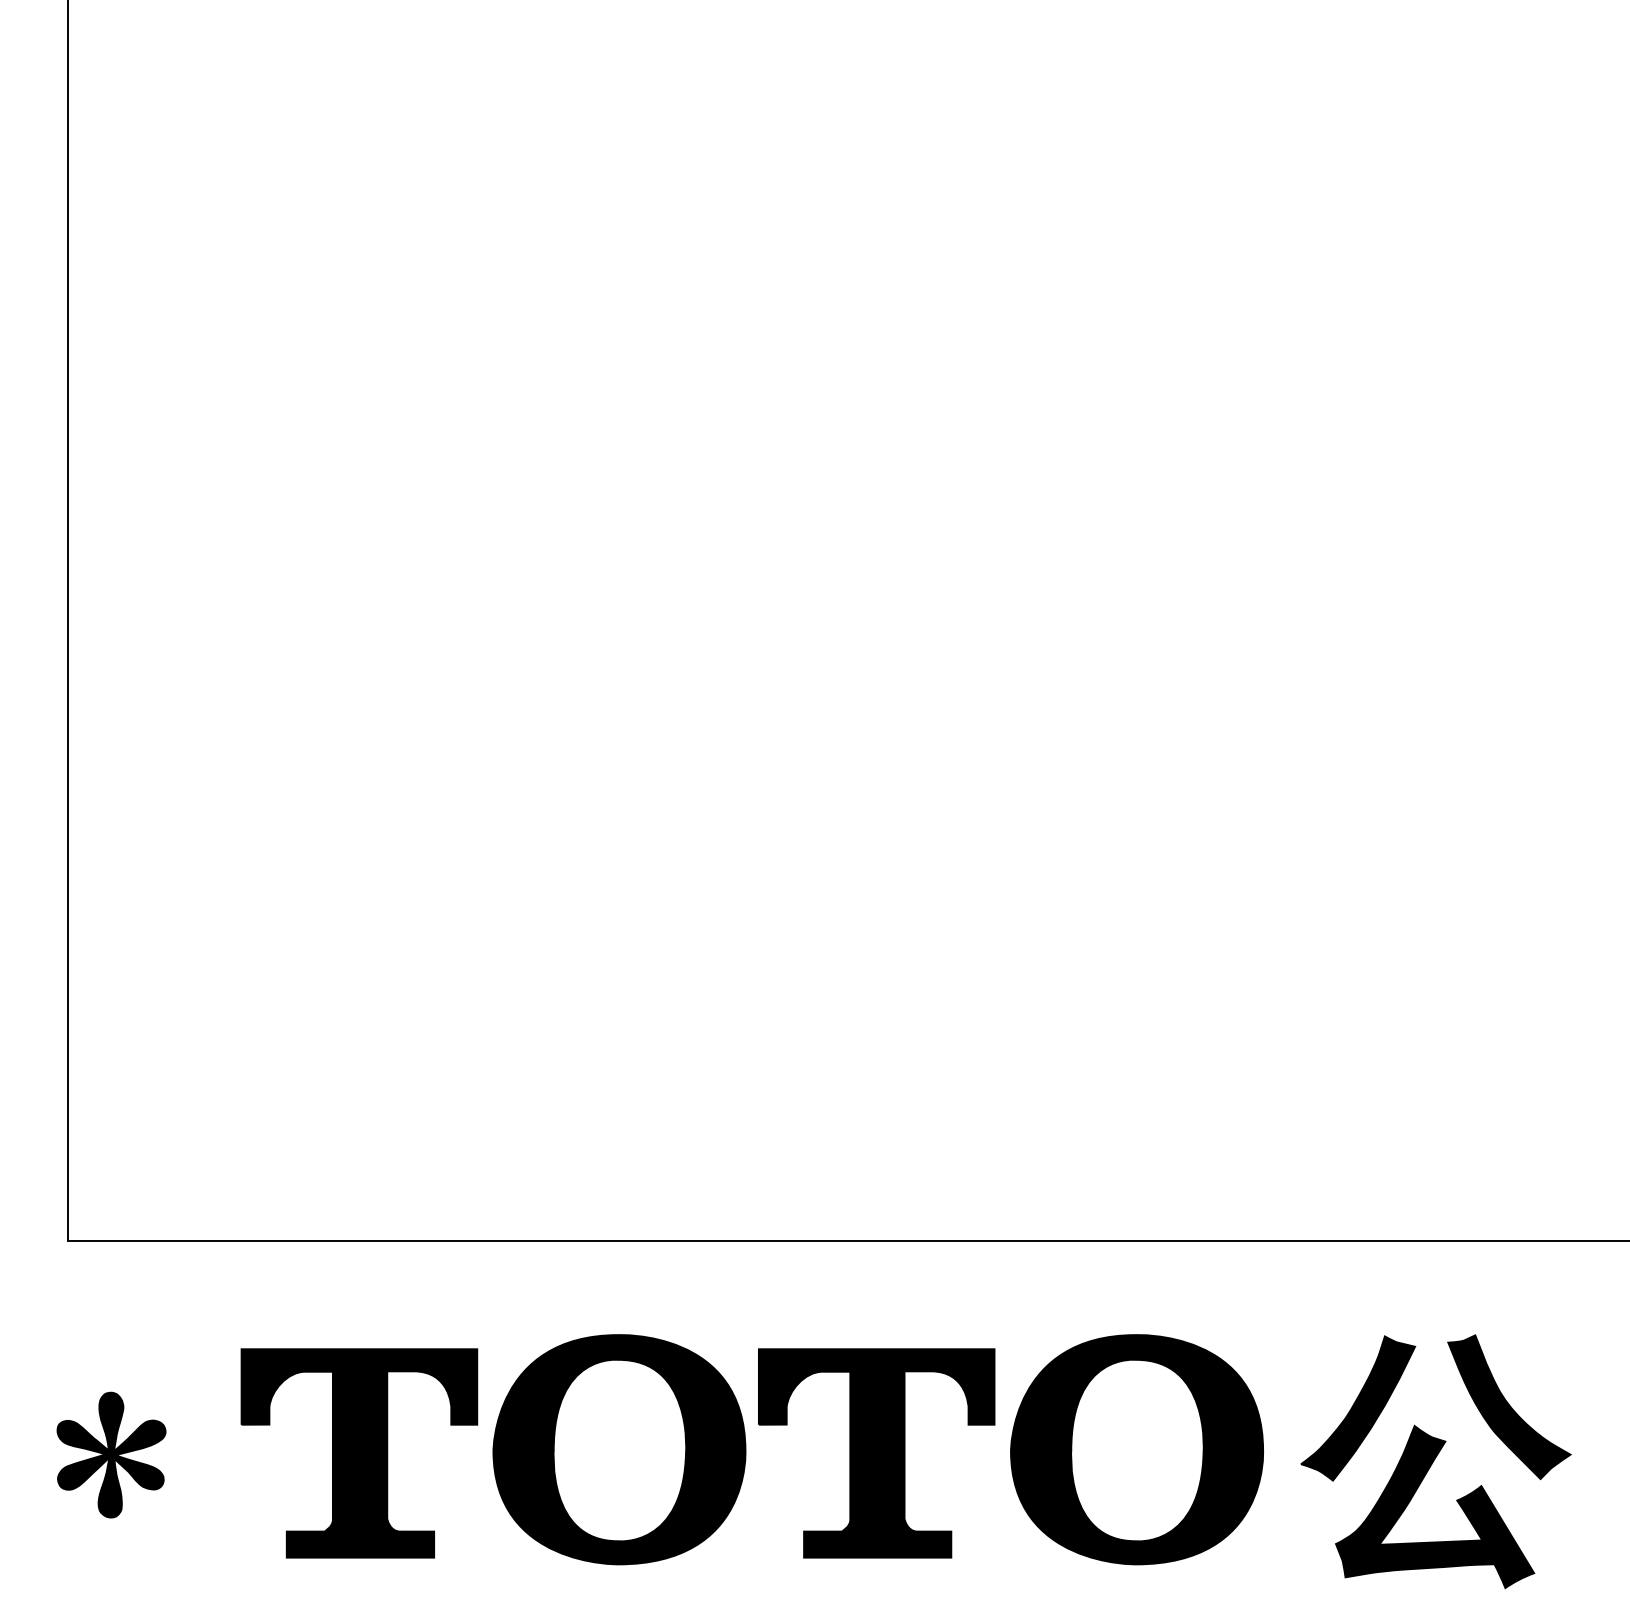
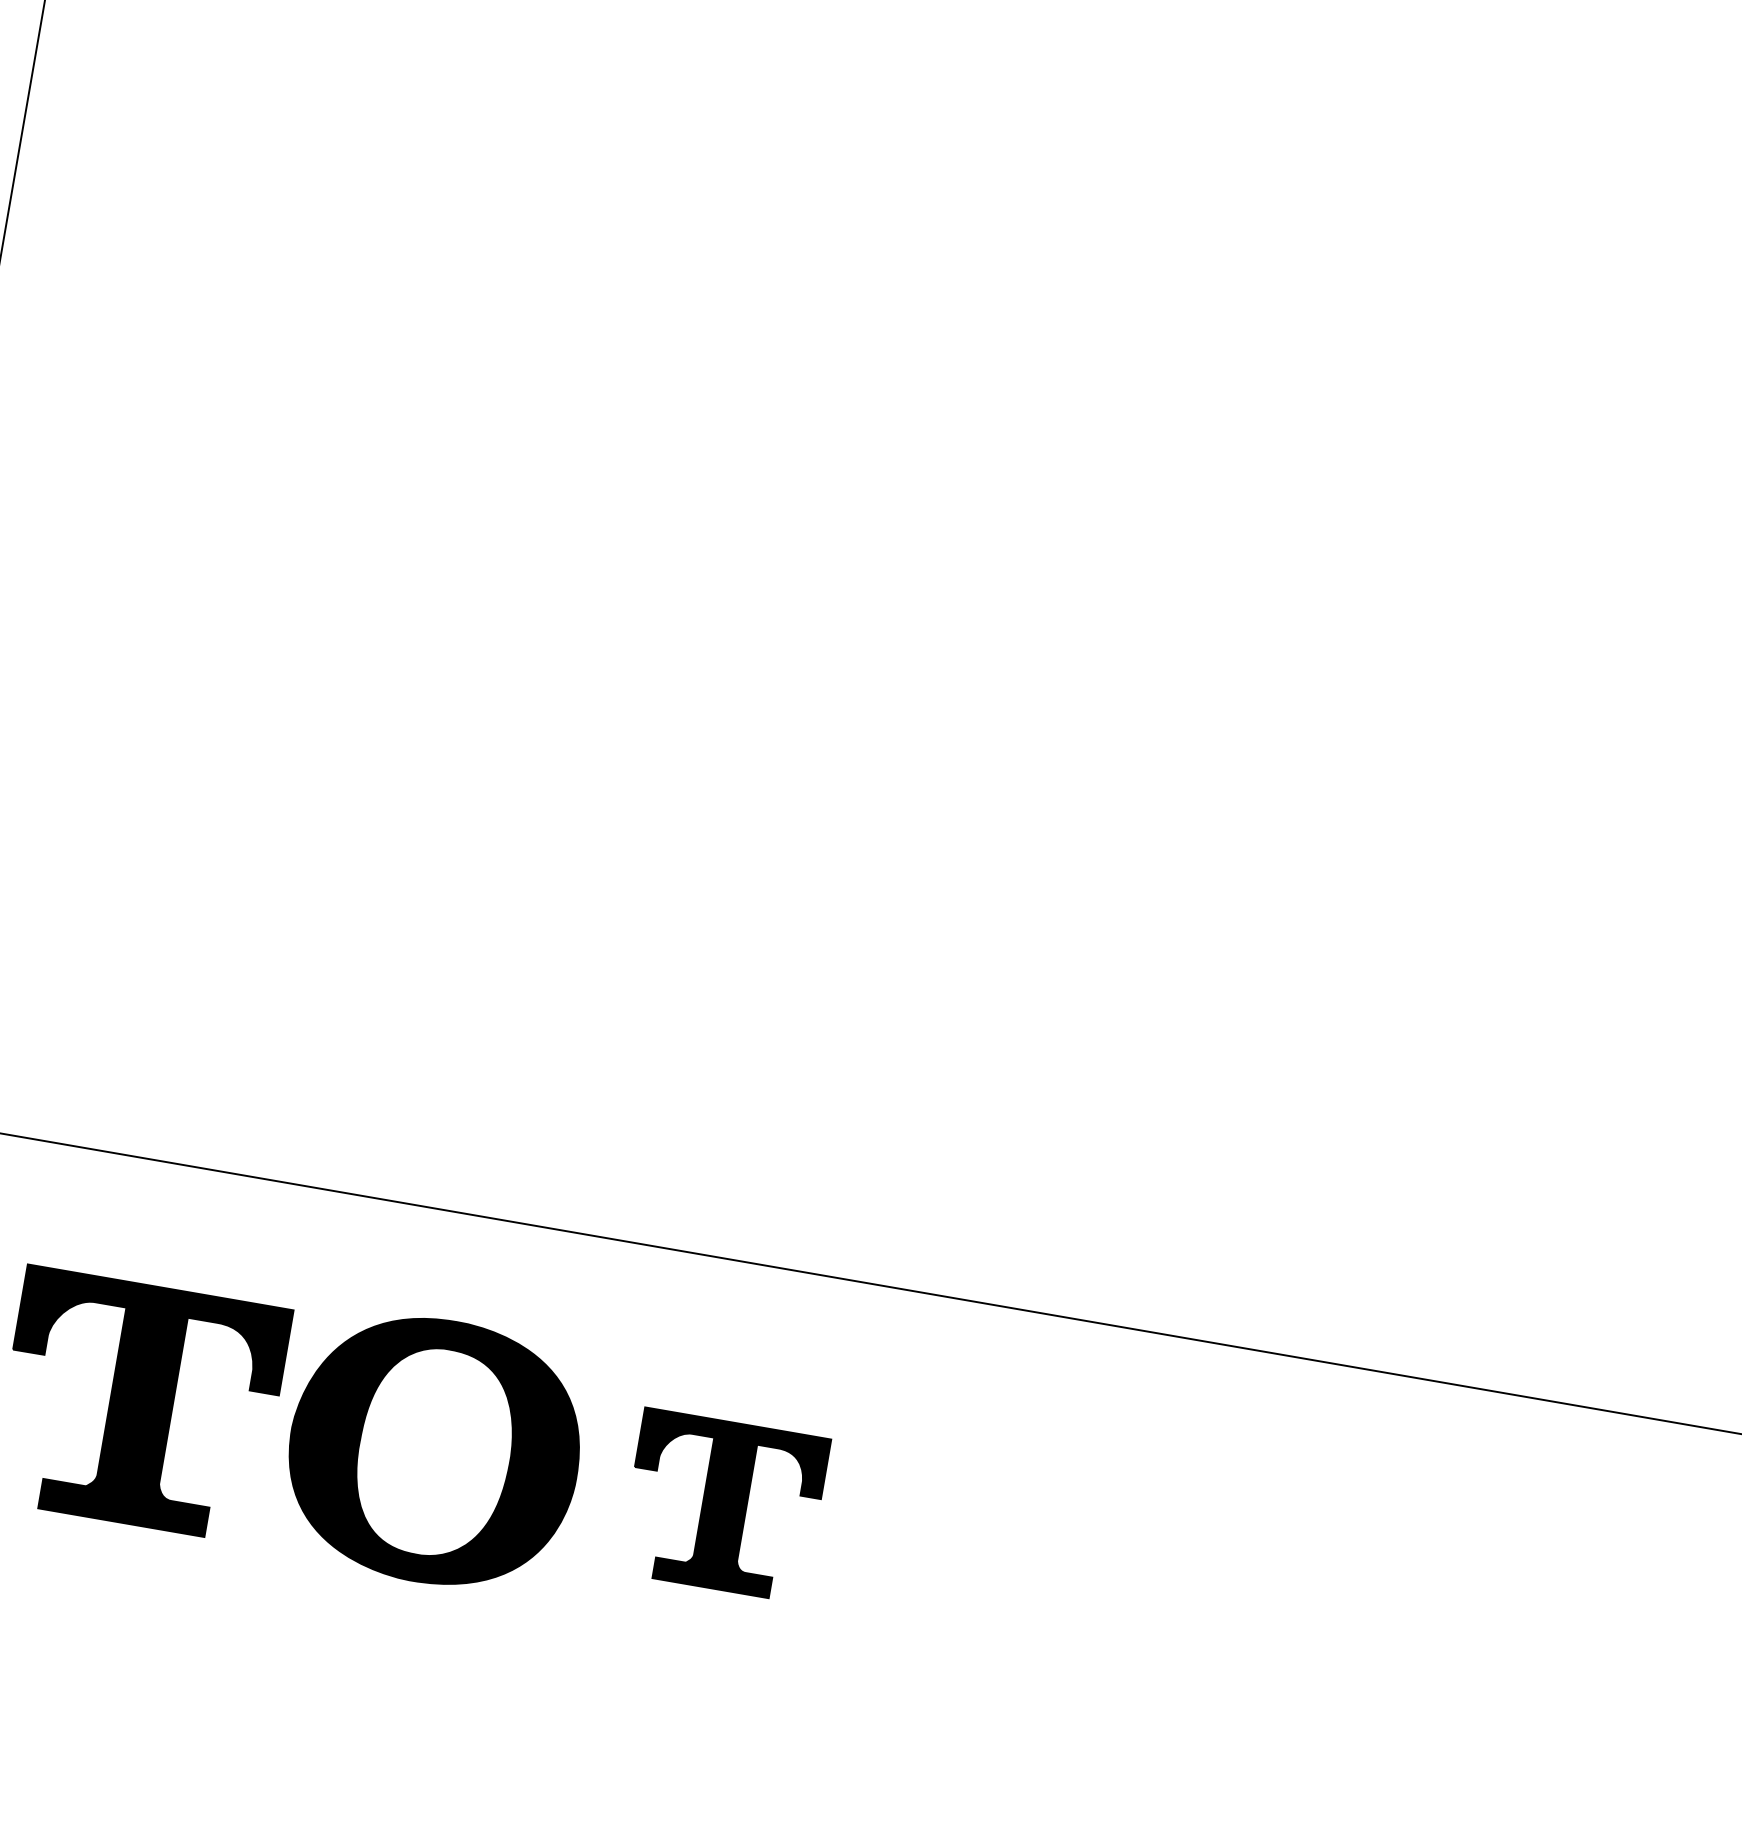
part: (1136, 1449) -> (1017, 1551), removed
part: (876, 1453) -> (723, 1505), size x0.7
part: (1435, 1461) -> (1352, 1623), removed

